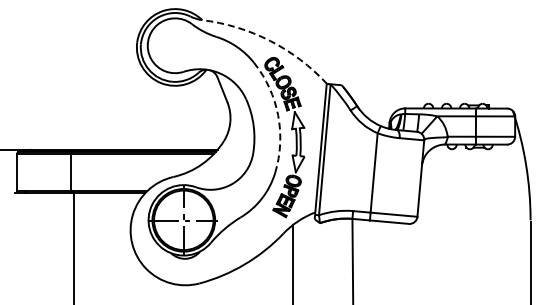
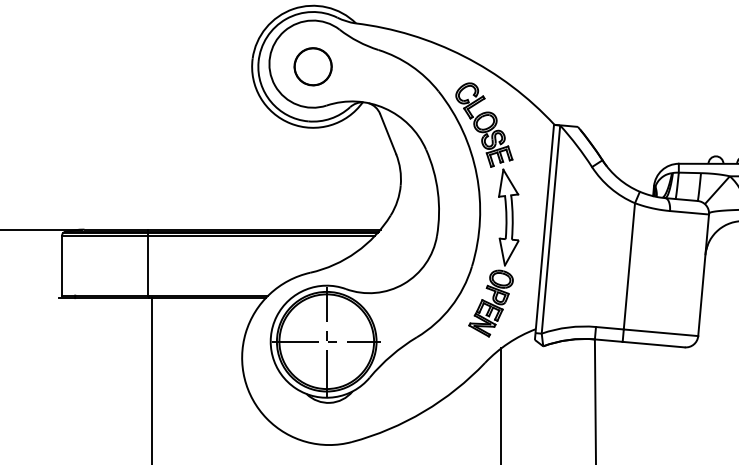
arc: (270, 40) -> (464, 55), dashed -> solid
part: (174, 47) -> (311, 66), added
arc: (278, 115) -> (477, 175), dashed -> solid

